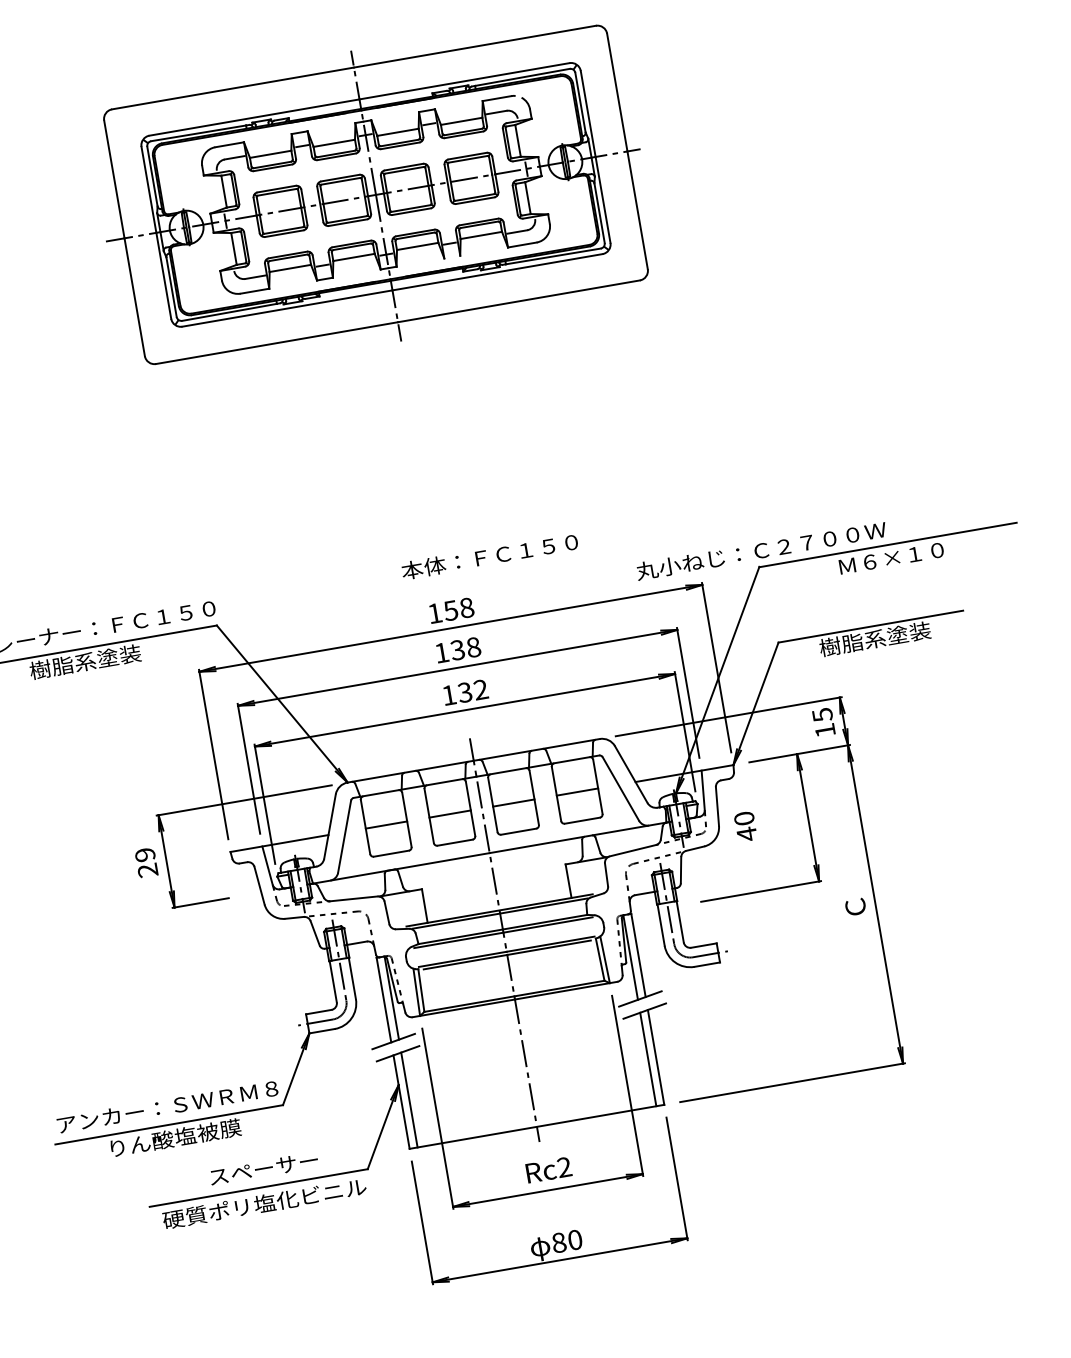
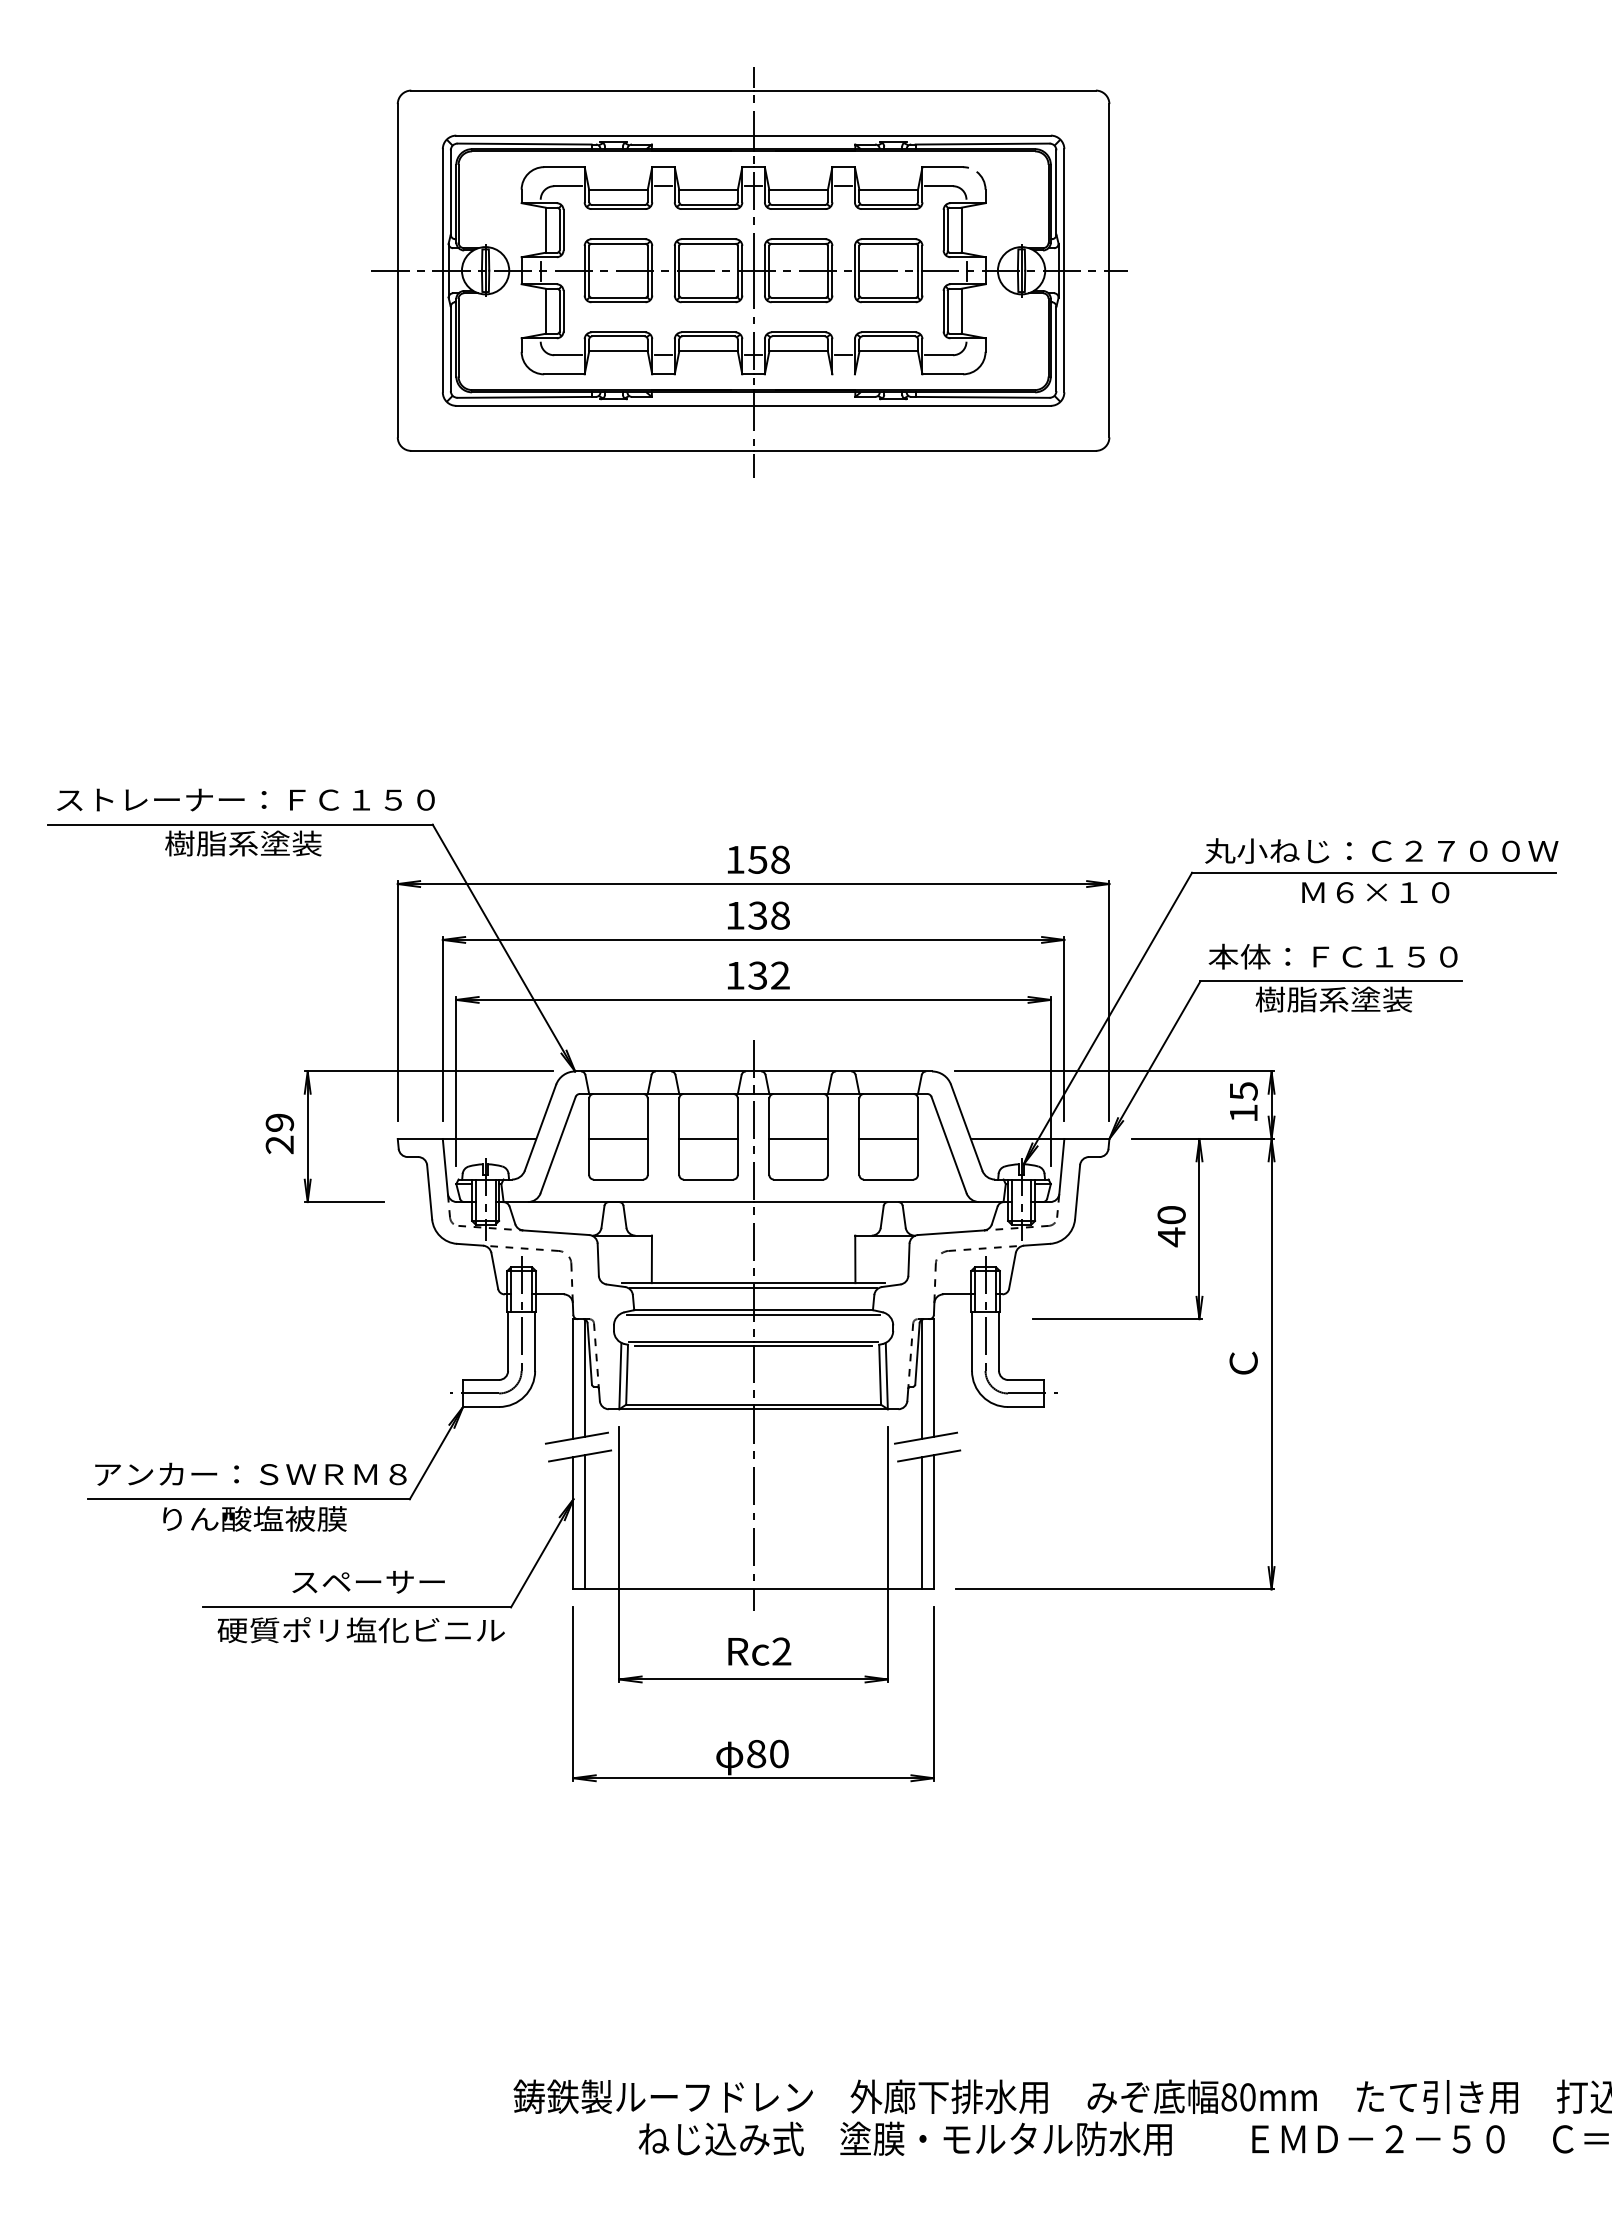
text: (761, 550) -> (1381, 850), moved
text: (489, 556) -> (1332, 956), moved
text: (745, 826) -> (1171, 1226), moved

